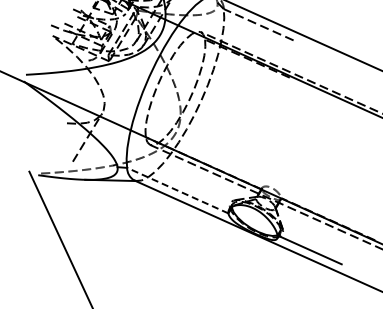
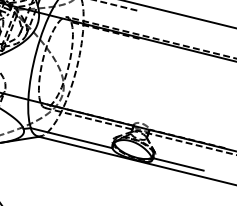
line: (177, 190) -> (71, 138), dashed -> solid

